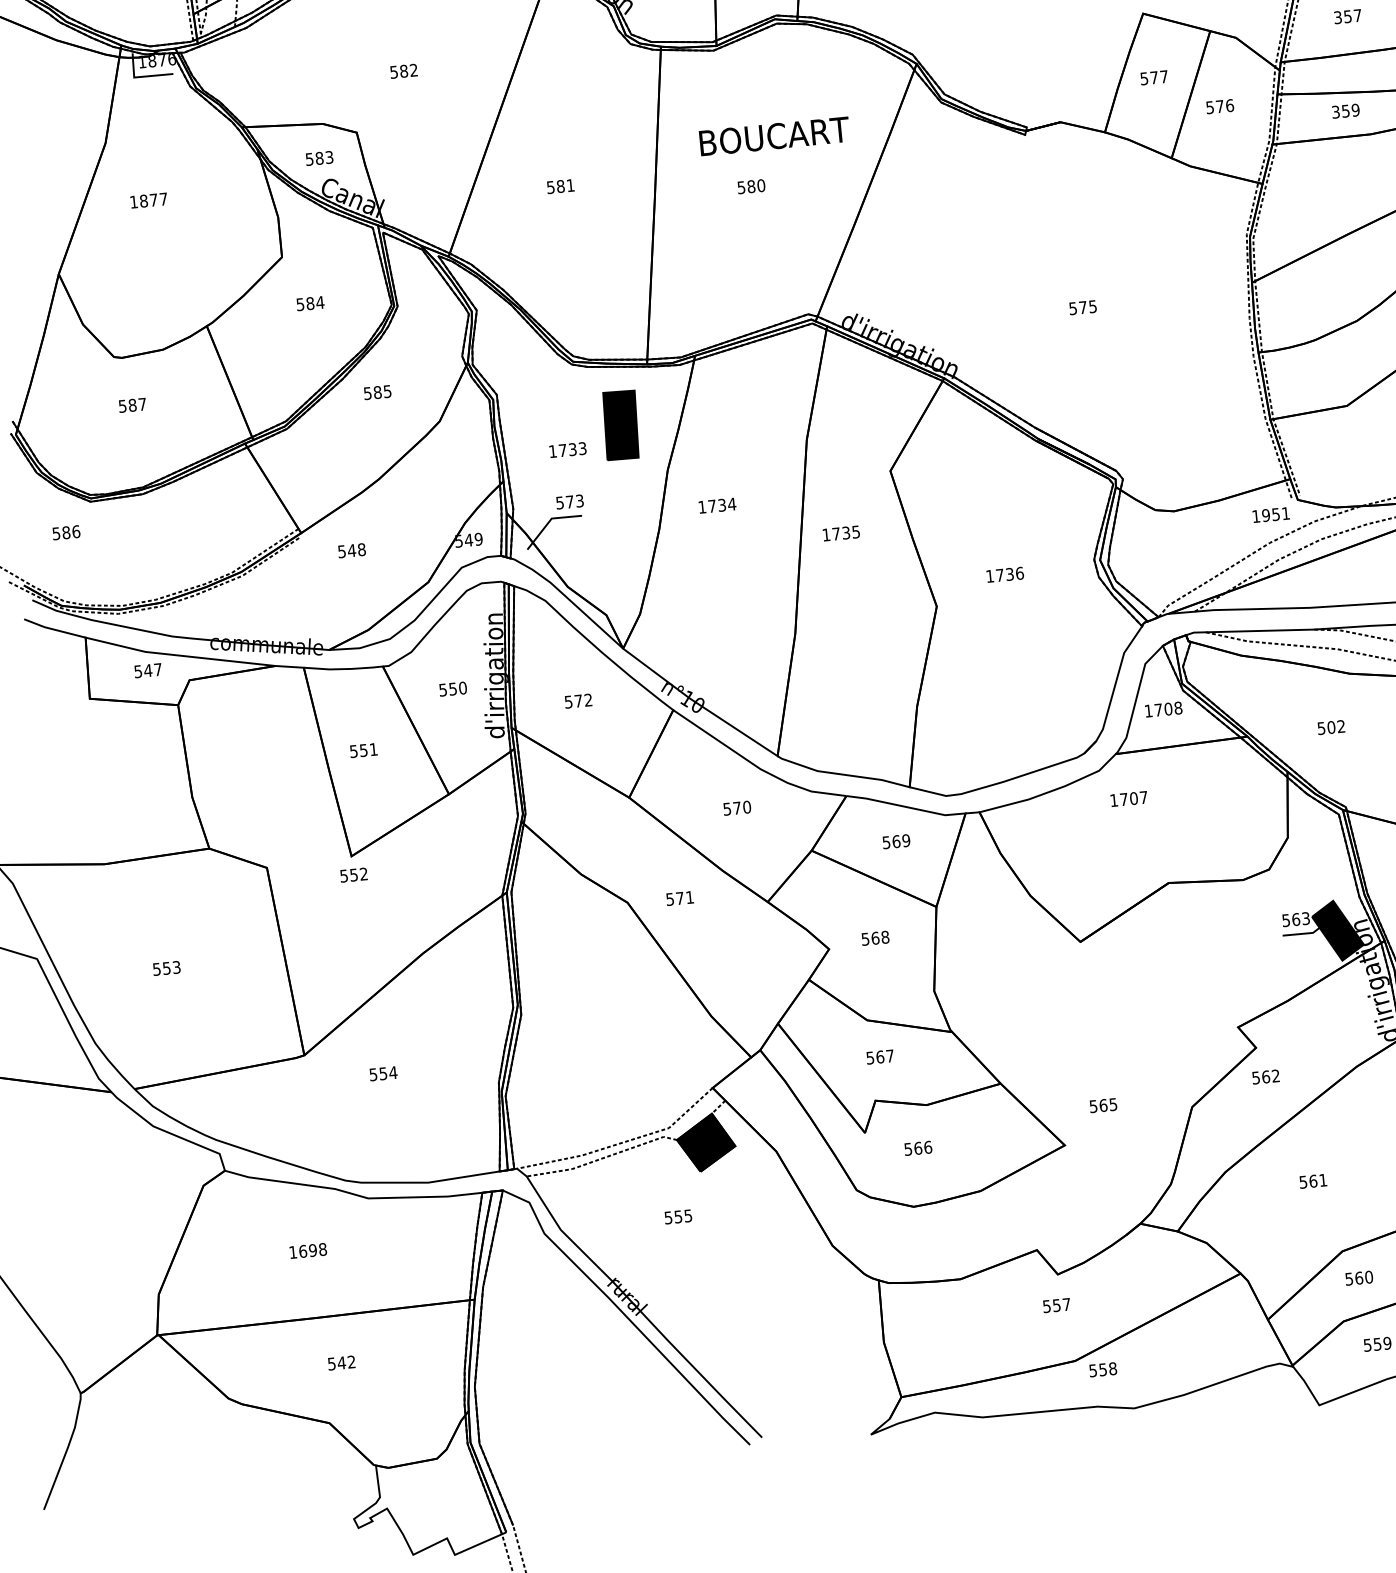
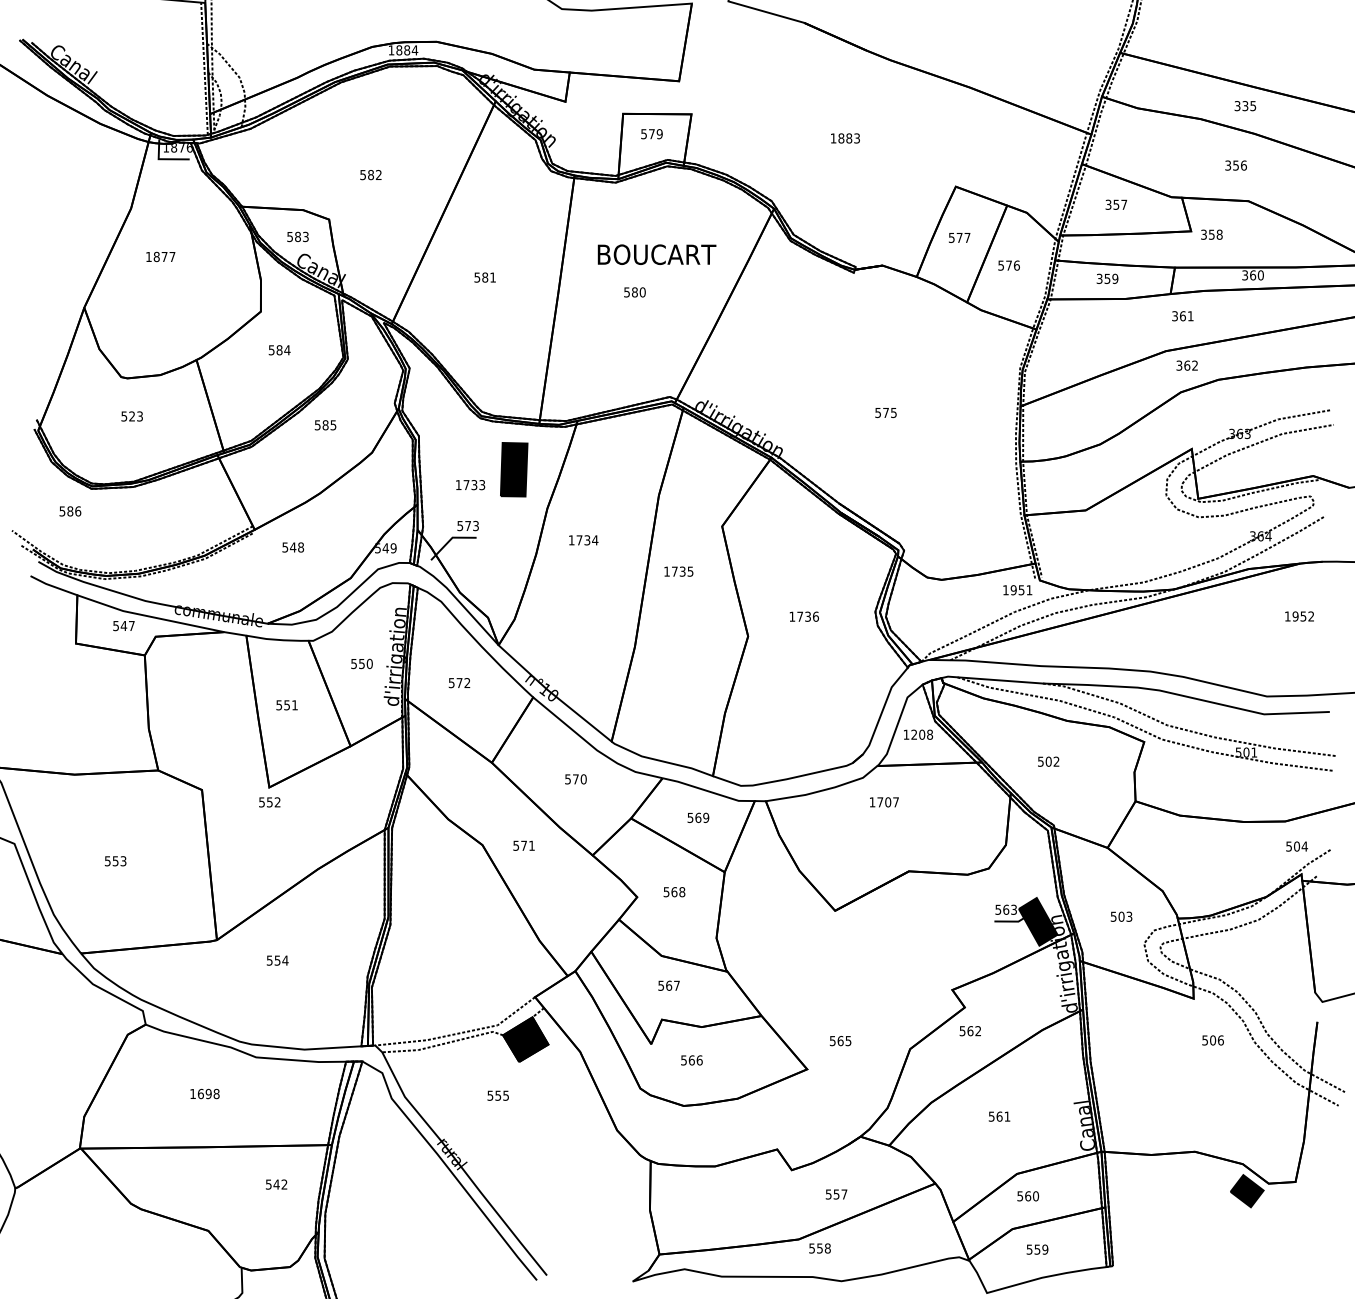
text: (136, 404) -> (135, 416), 587 -> 523
text: (1158, 709) -> (914, 734), 1708 -> 1208
text: (1056, 1305) -> (836, 1194), moved
text: (341, 1362) -> (276, 1184), moved

